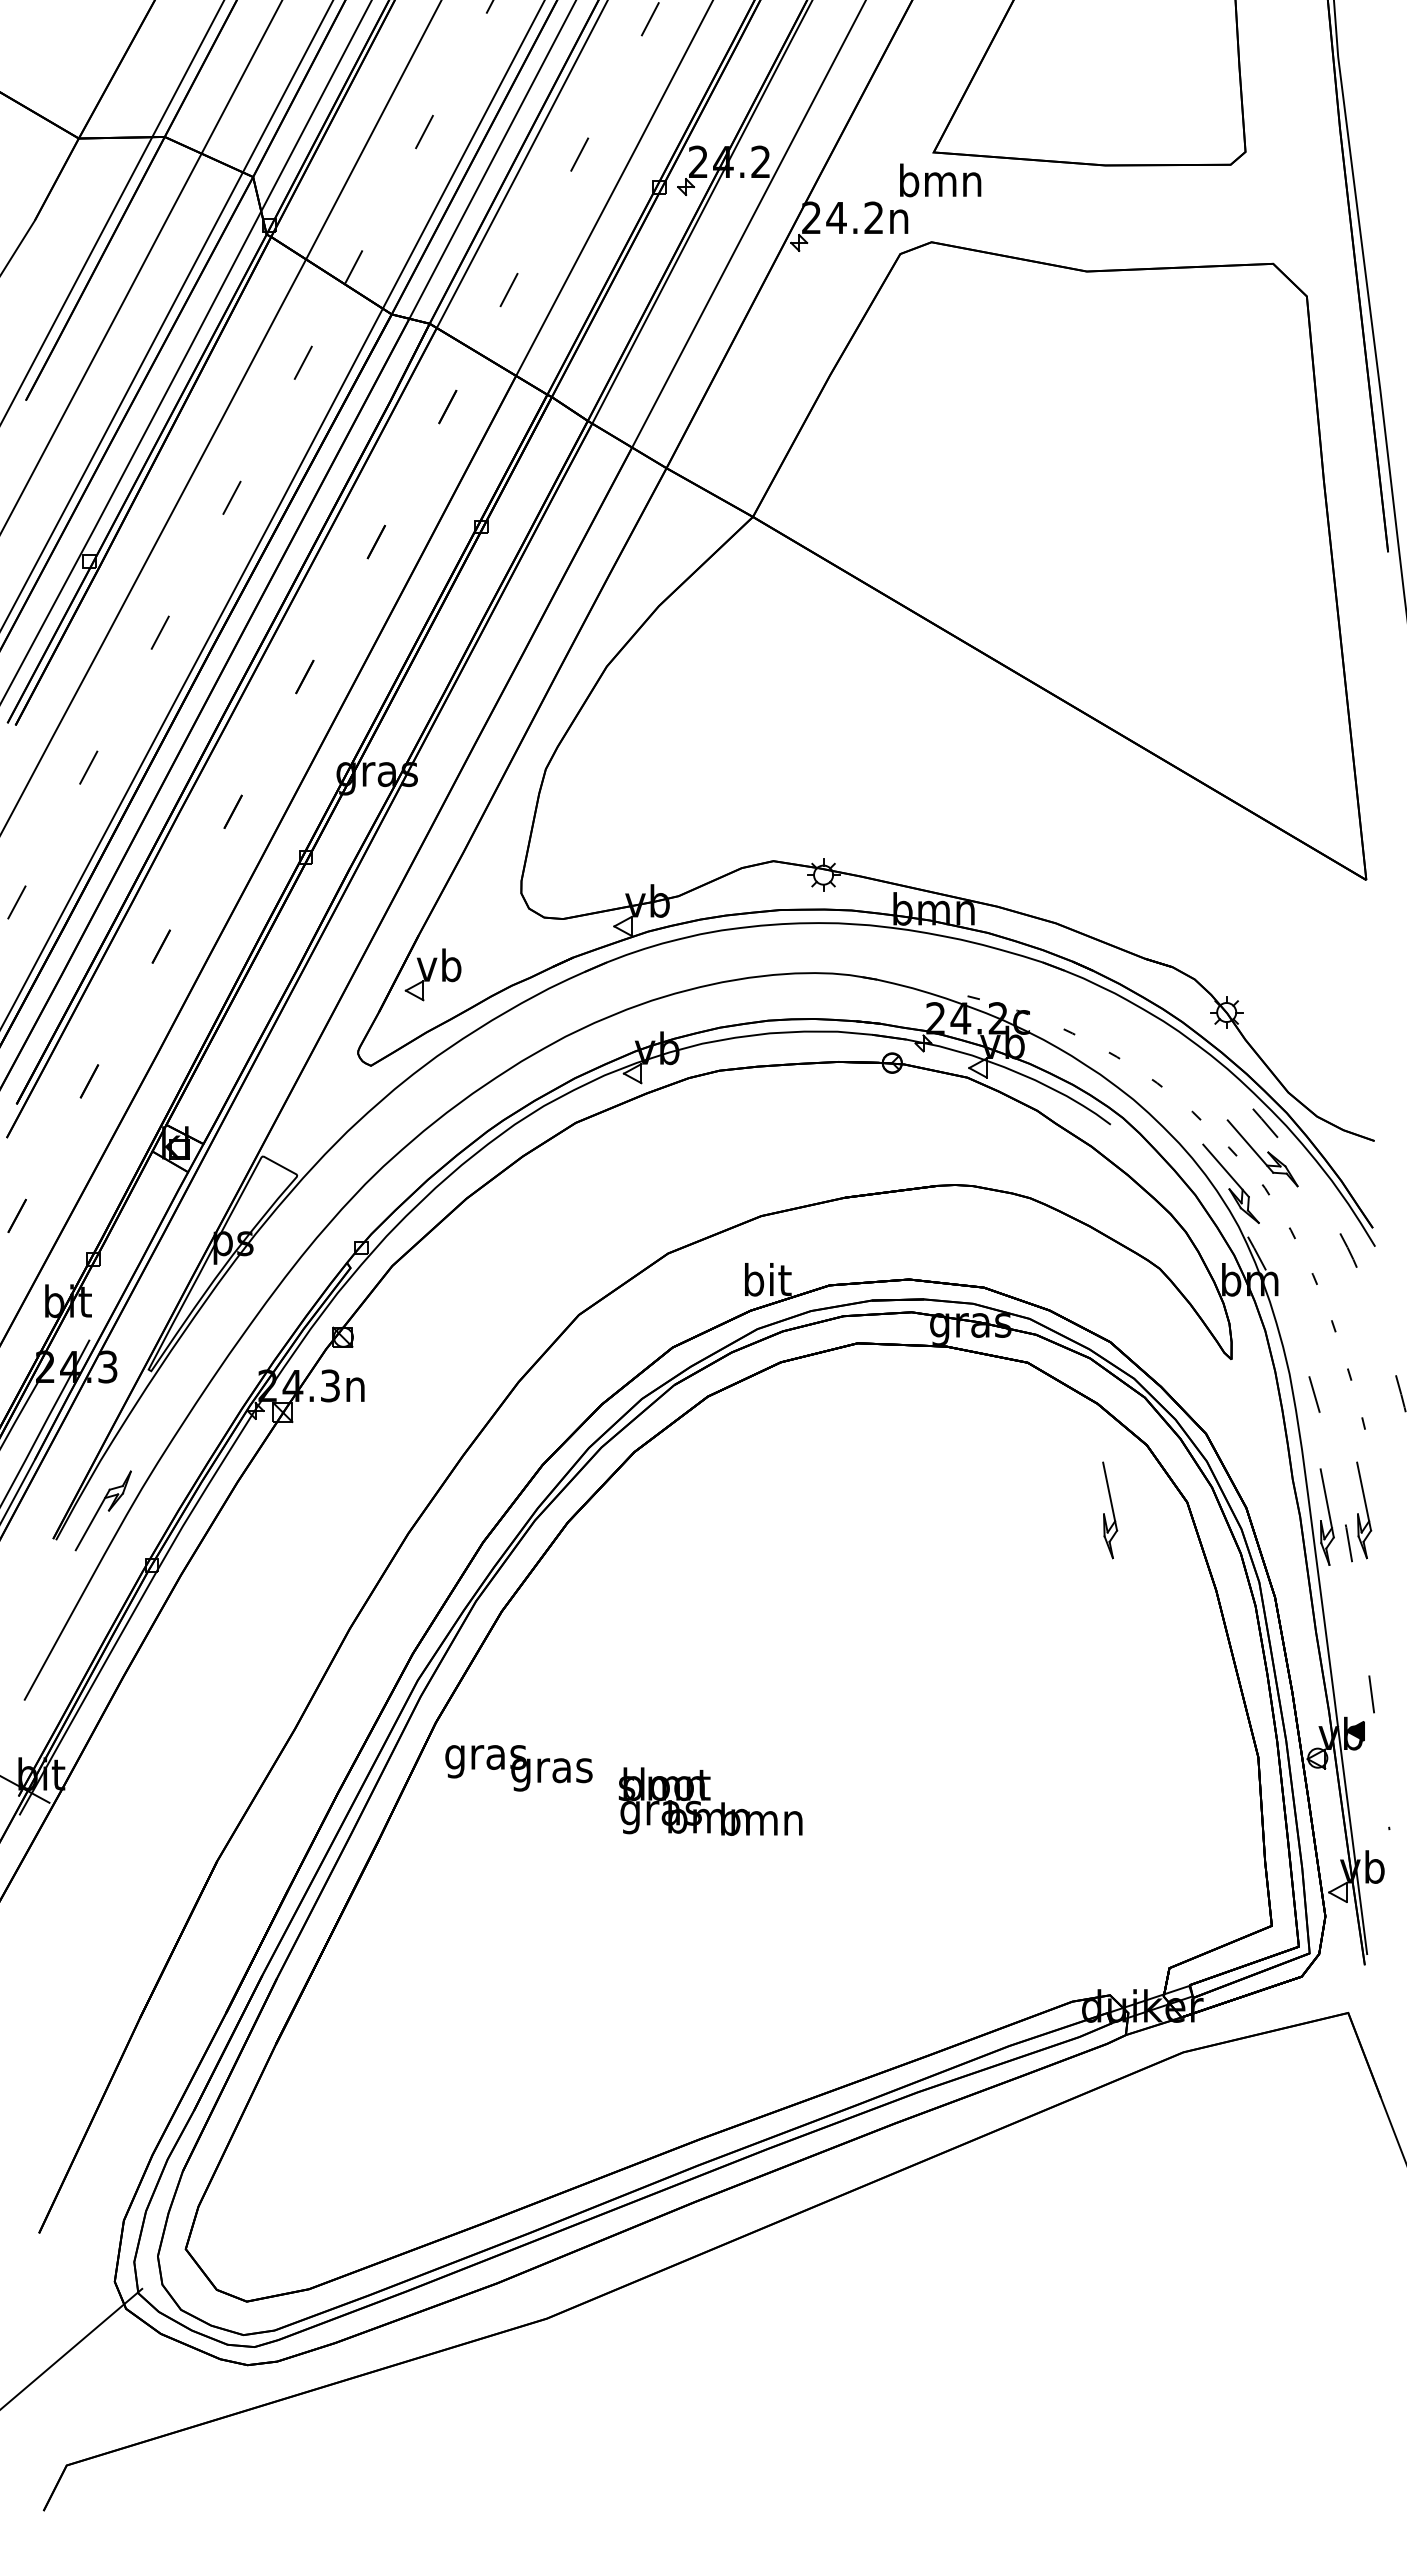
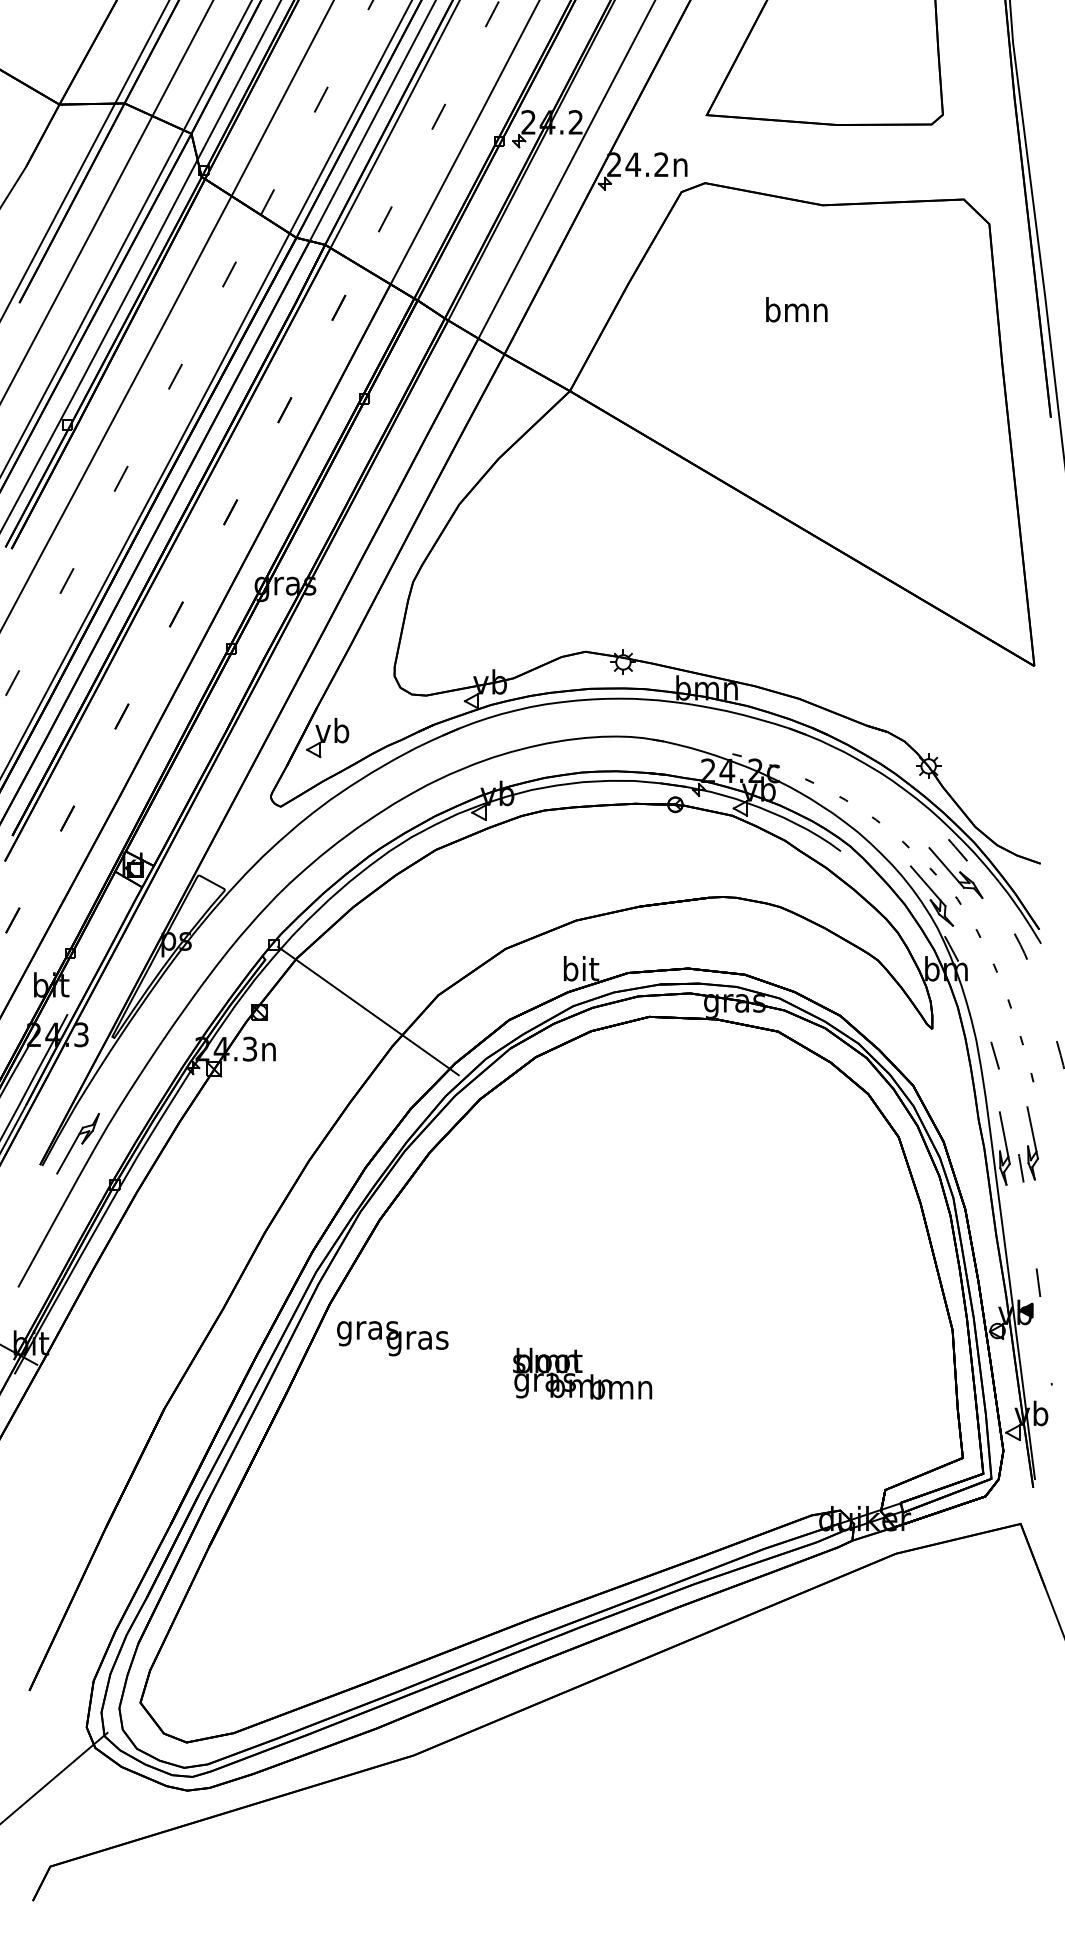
text: (940, 180) -> (796, 309), moved
line: (486, 1335) -> (368, 1010), added
part: (1110, 1510) -> (840, 1143), removed
text: (710, 1801) -> (582, 1373), moved

